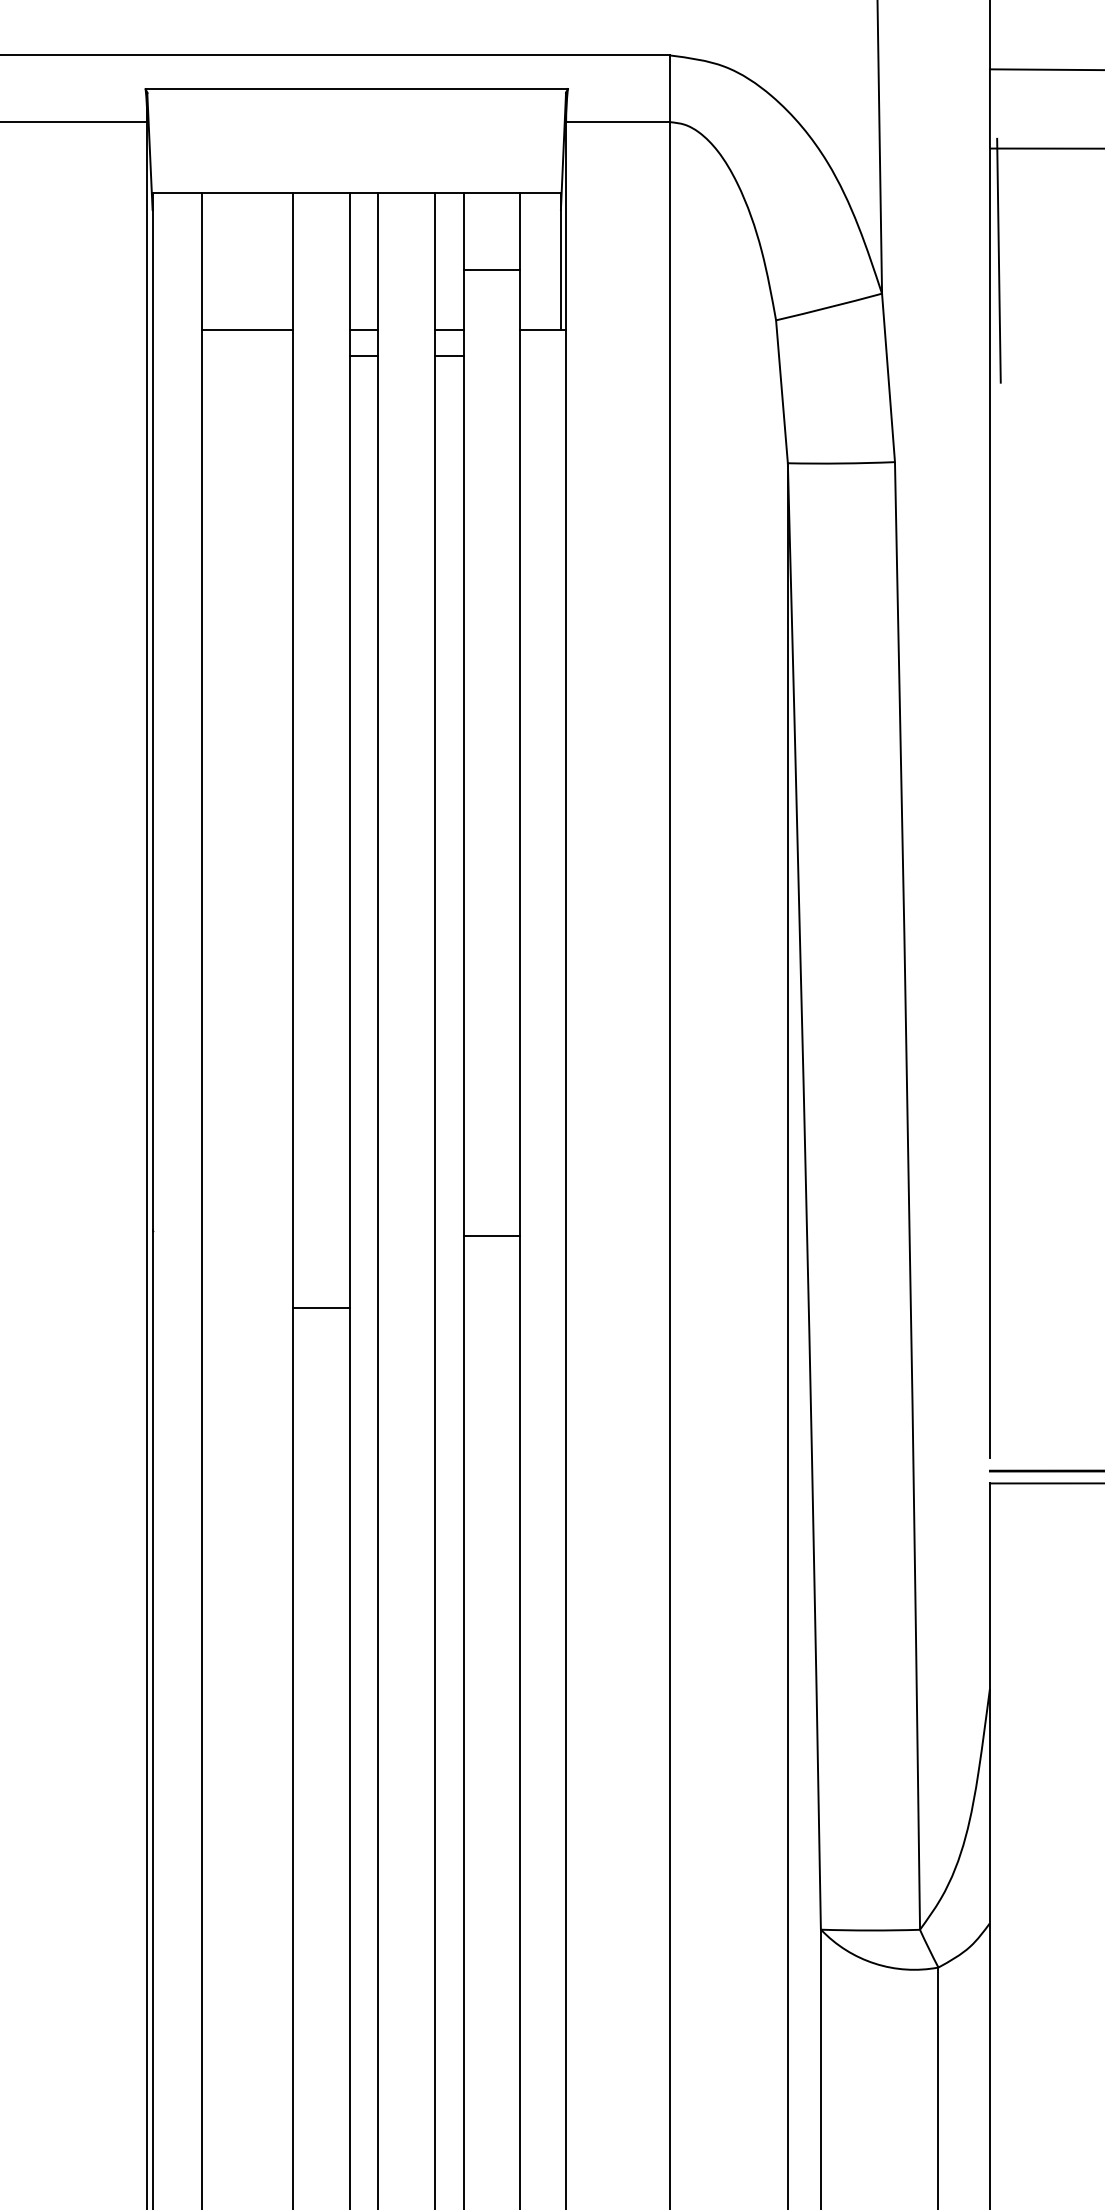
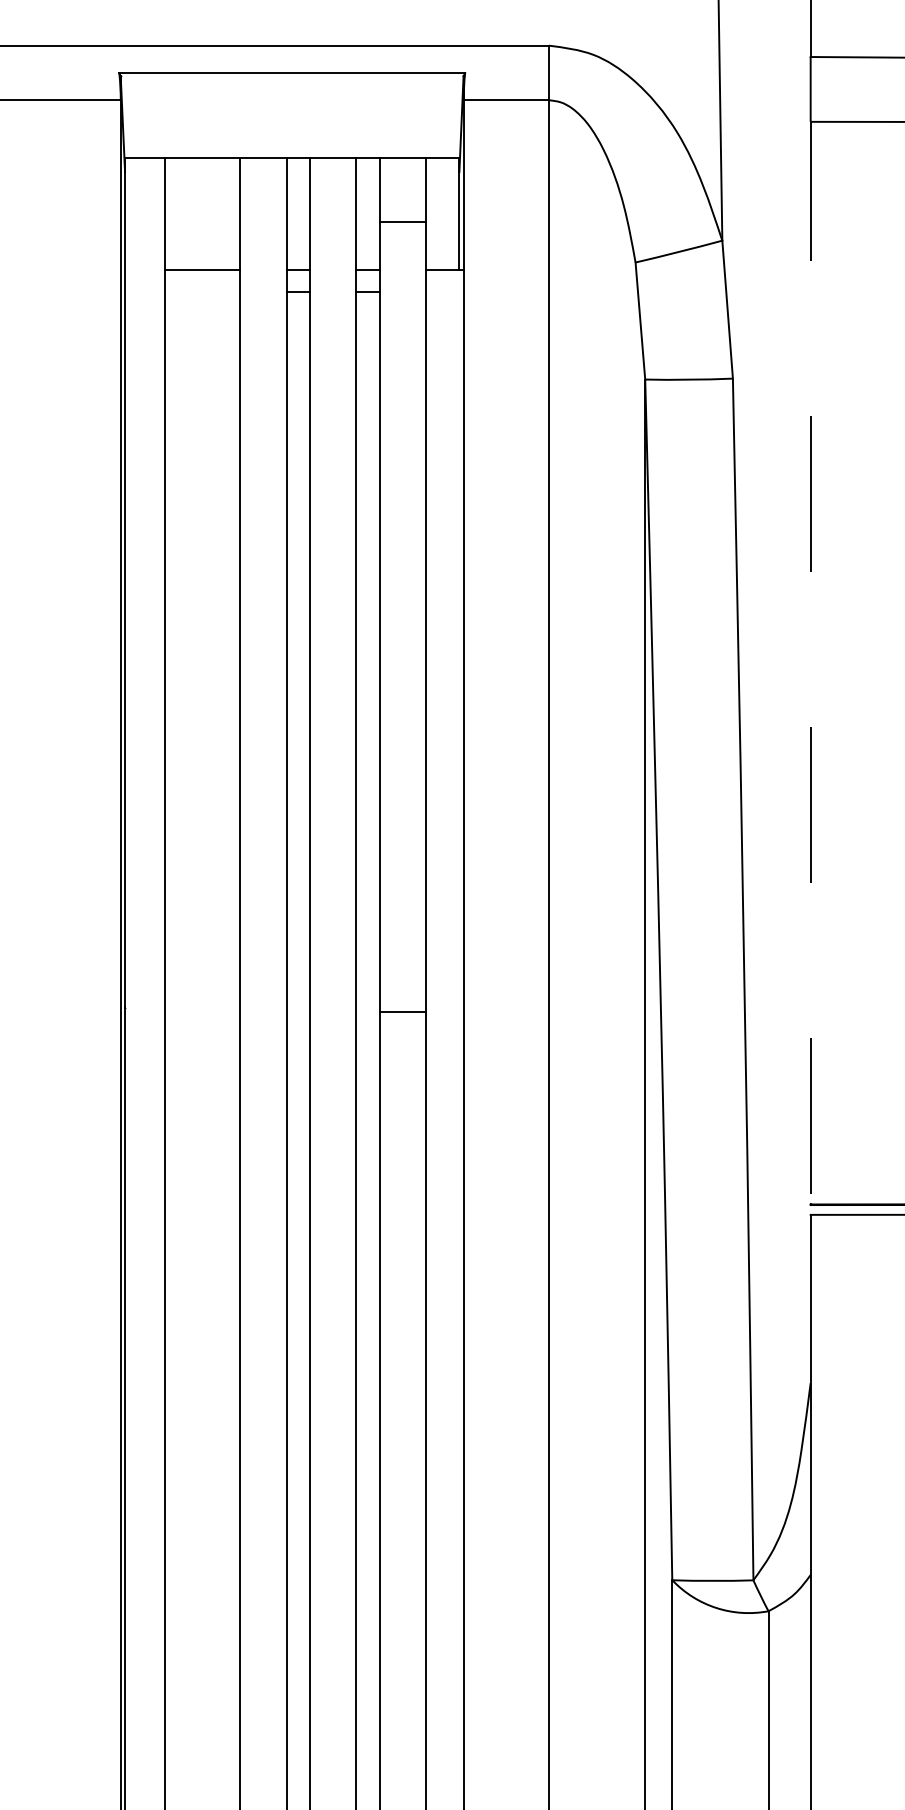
line: (998, 260) -> (817, 213), removed
line: (989, 803) -> (810, 658), solid -> dashed
line: (320, 1308) -> (262, 1071), removed

